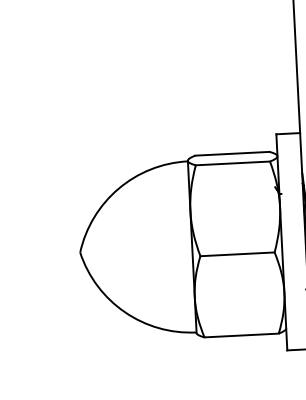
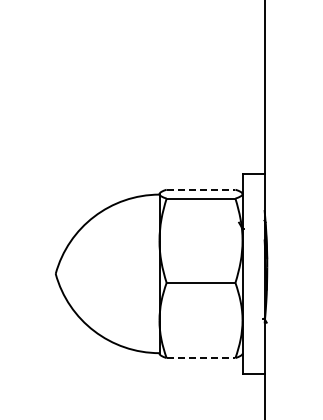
line: (232, 153) -> (201, 189), solid -> dashed
line: (242, 335) -> (201, 358), solid -> dashed

